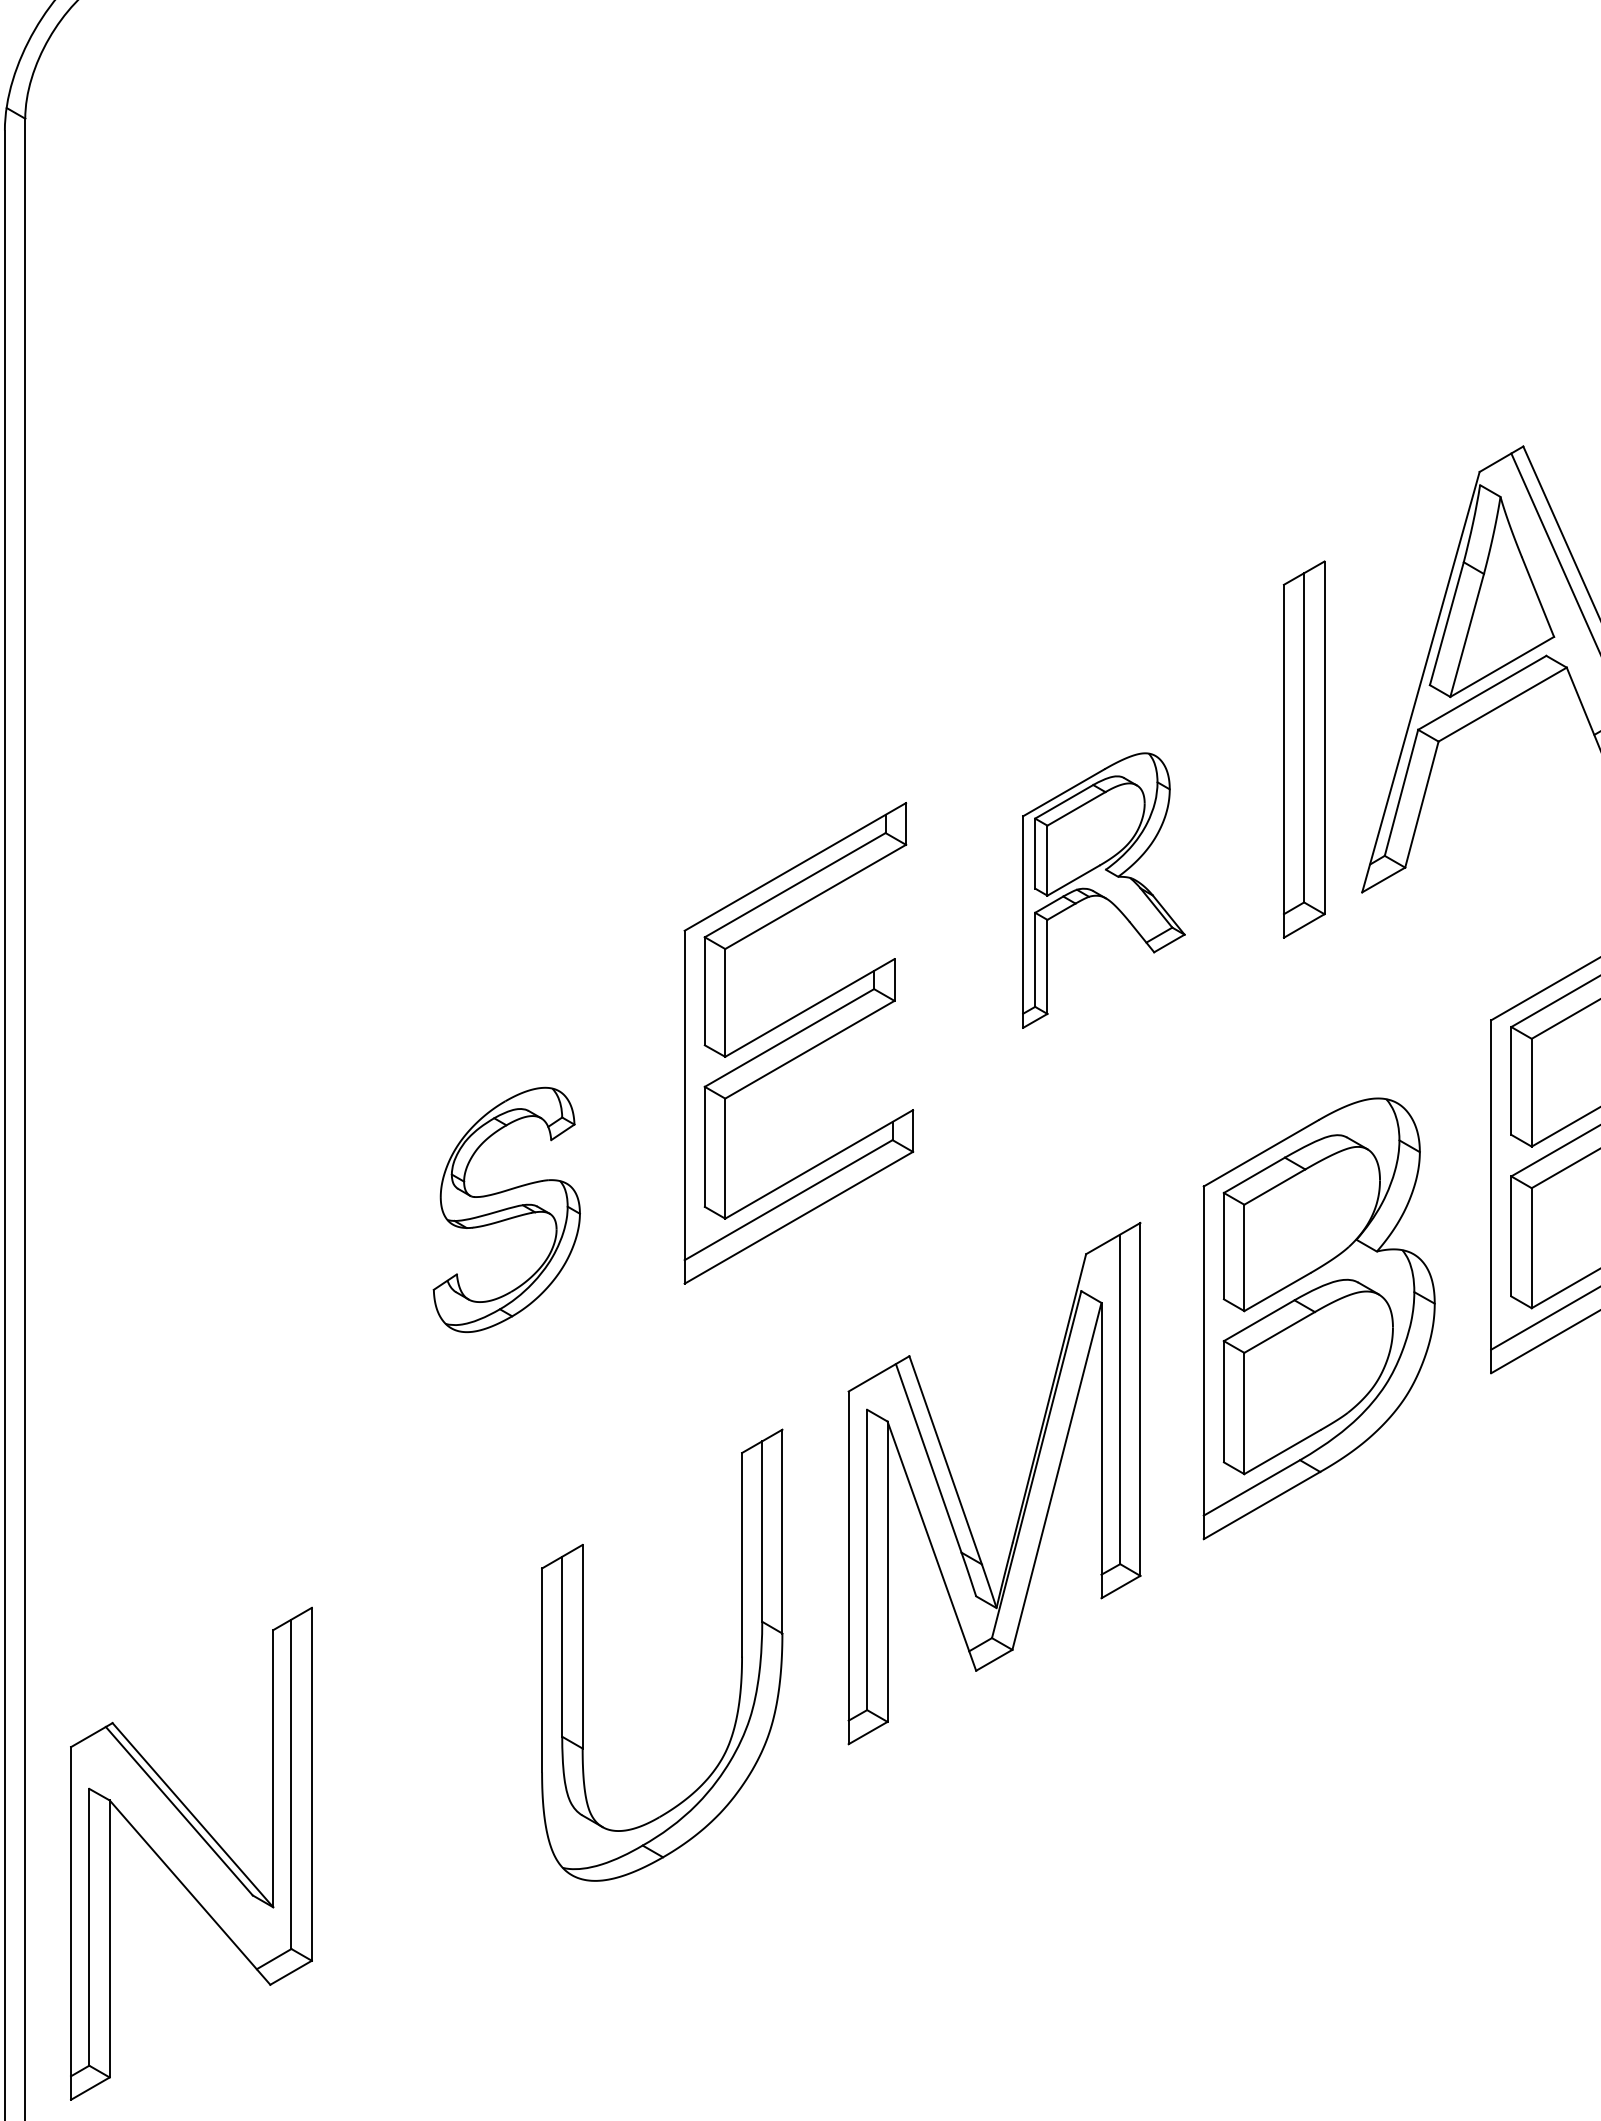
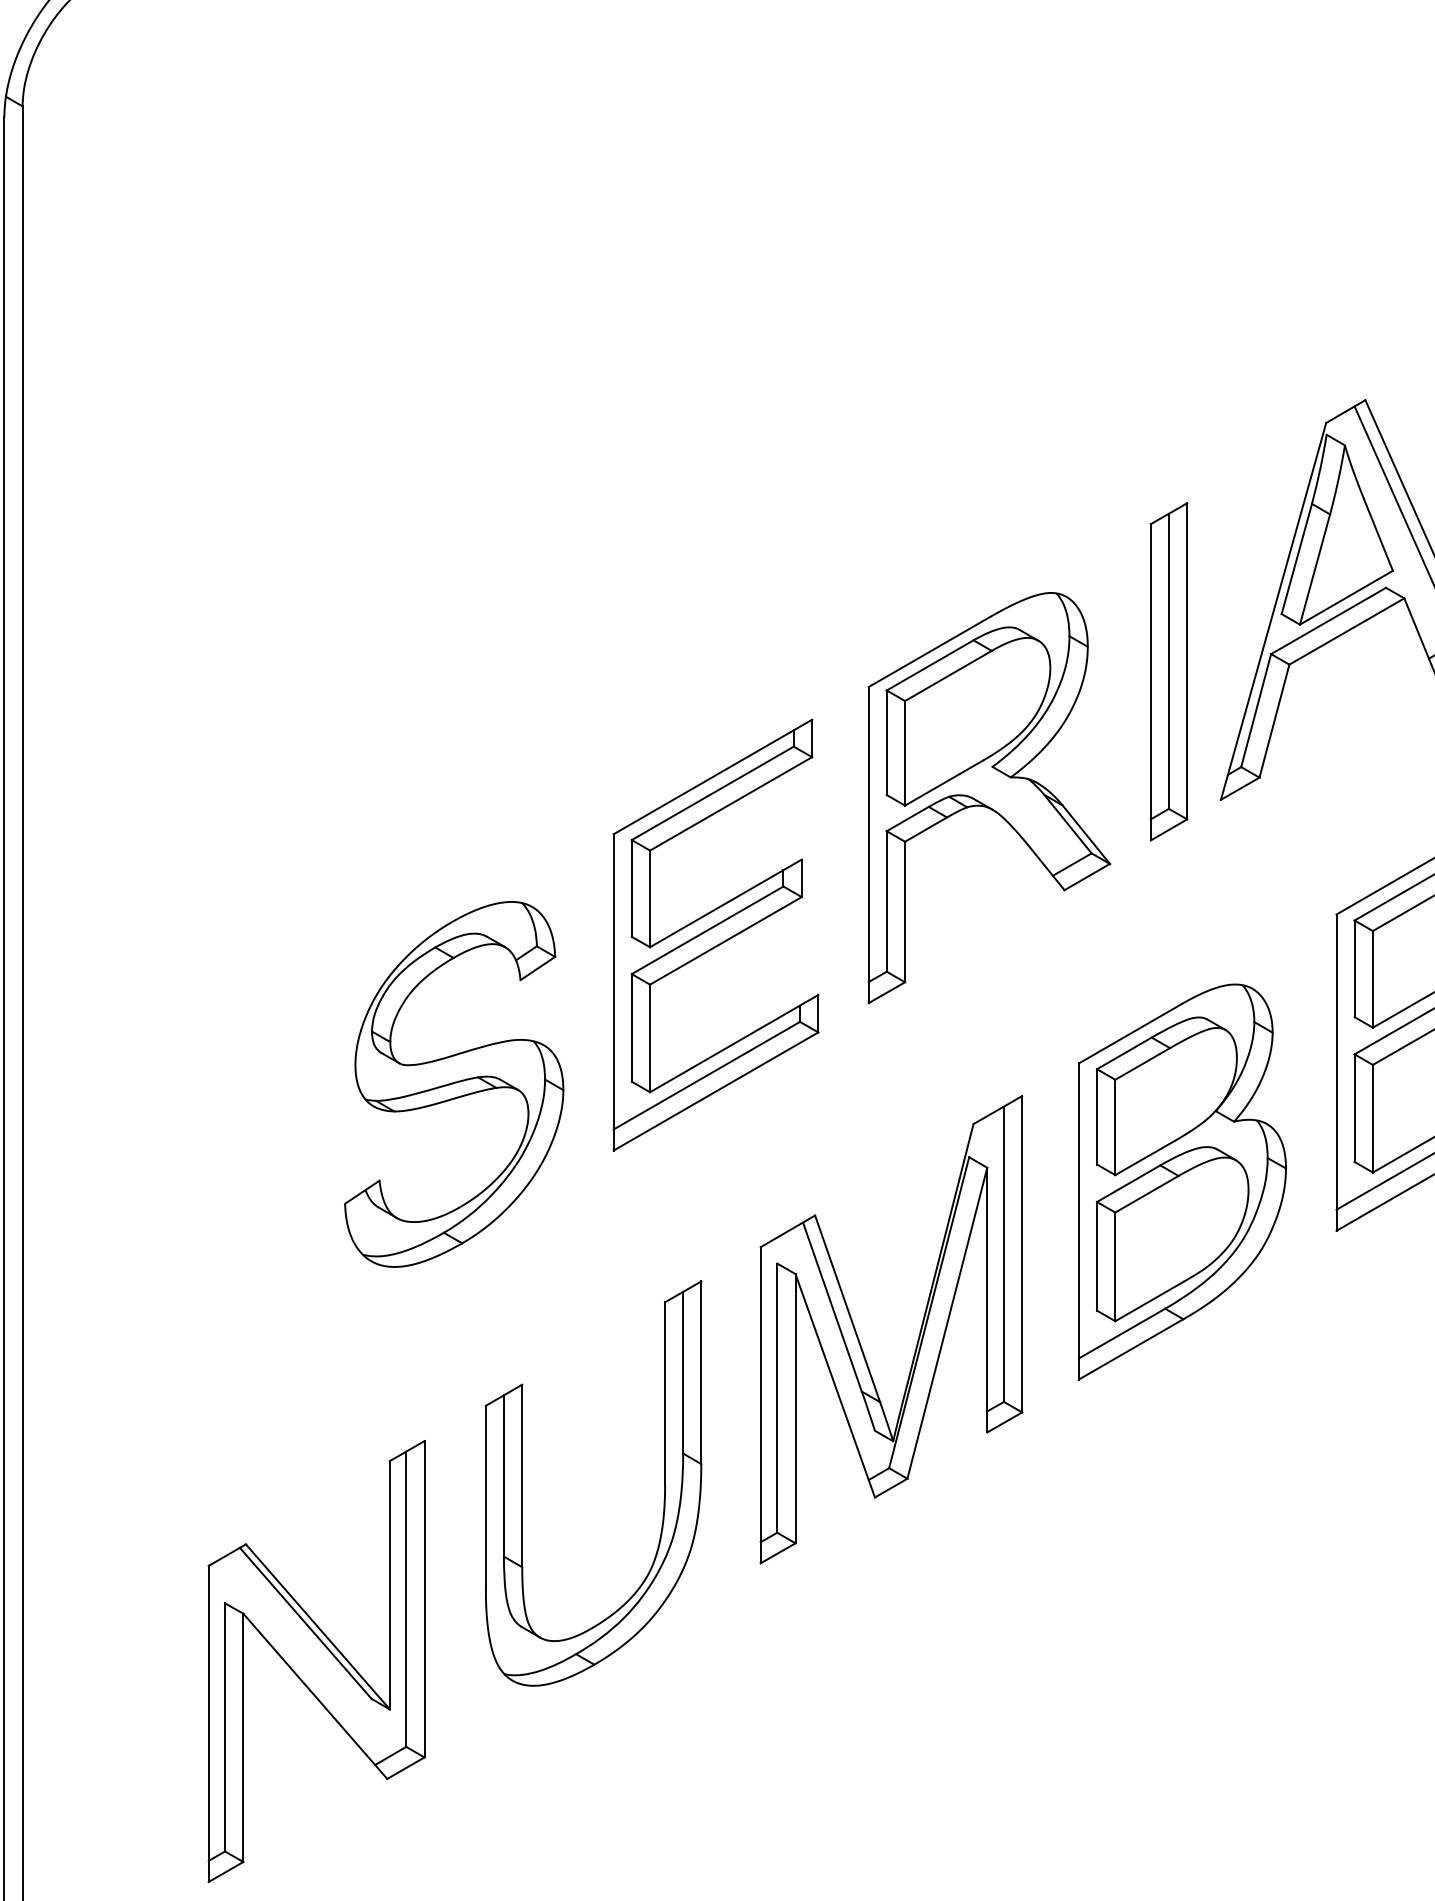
part: (1103, 890) -> (989, 798), size x1.67
part: (507, 1210) -> (454, 1084), size x1.67
part: (191, 1853) -> (316, 1661), moved

